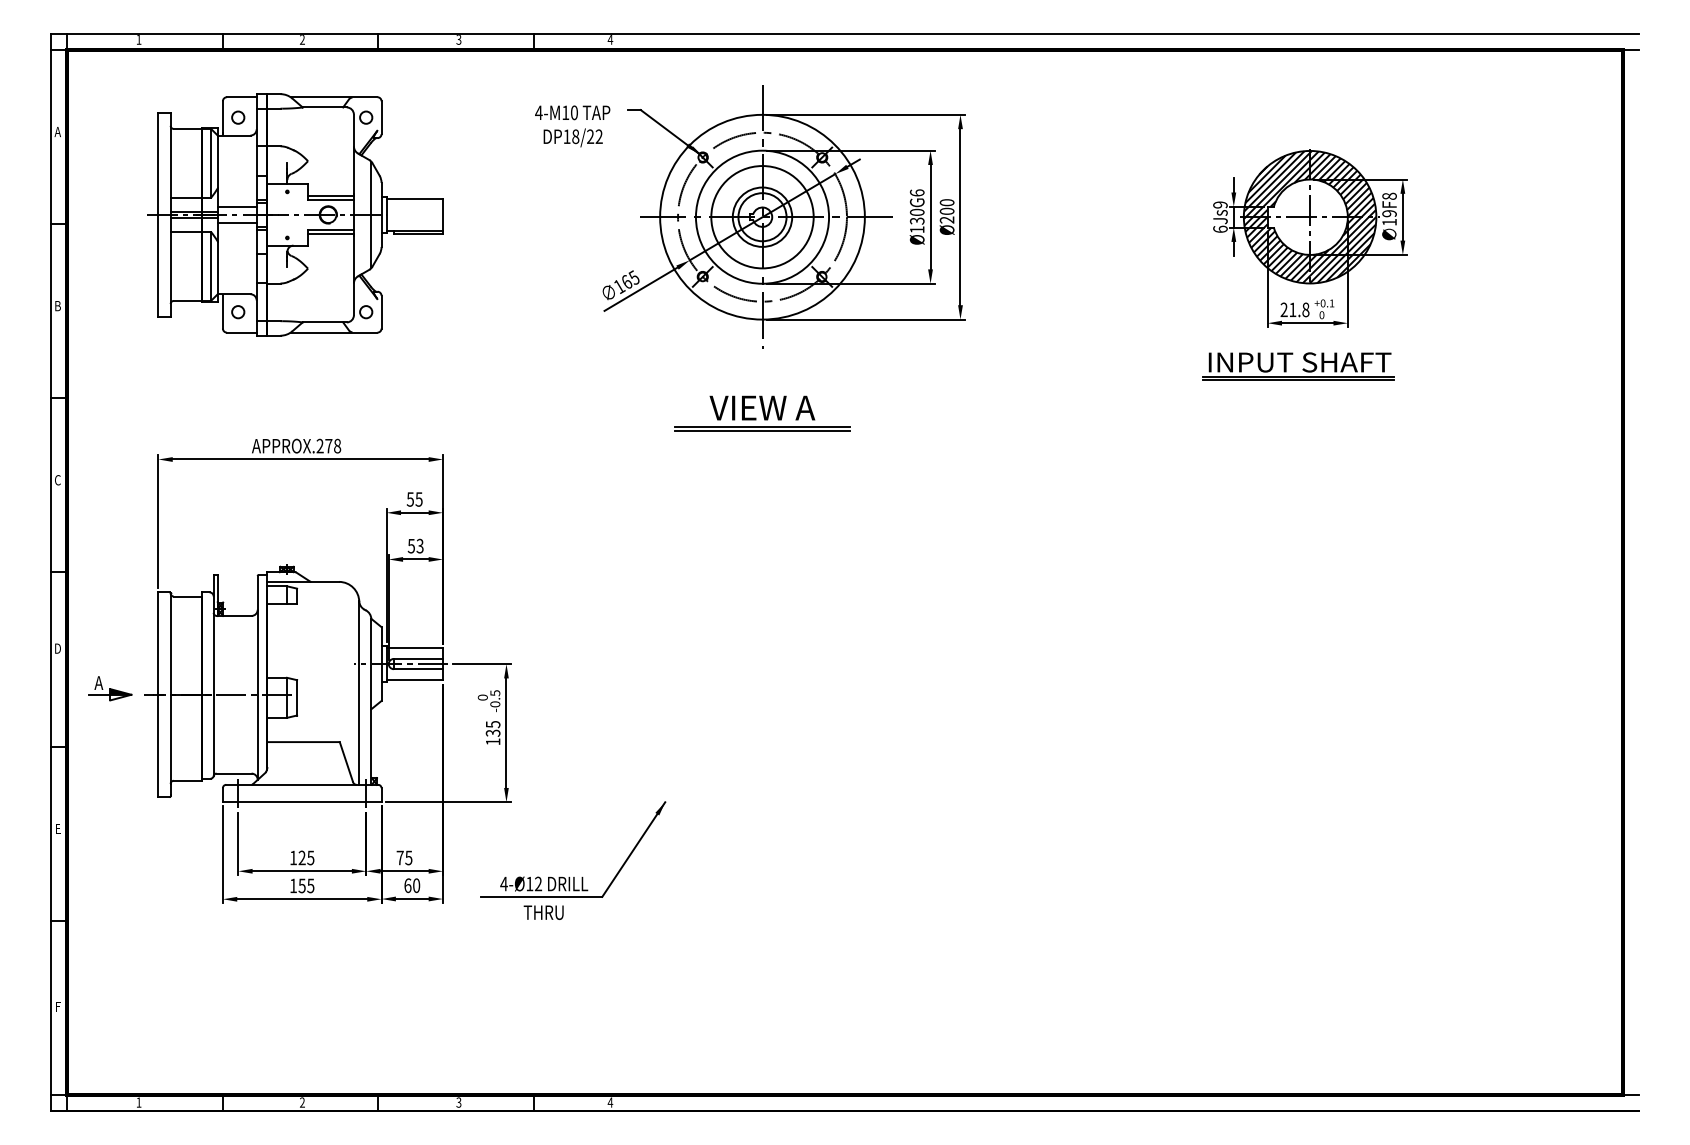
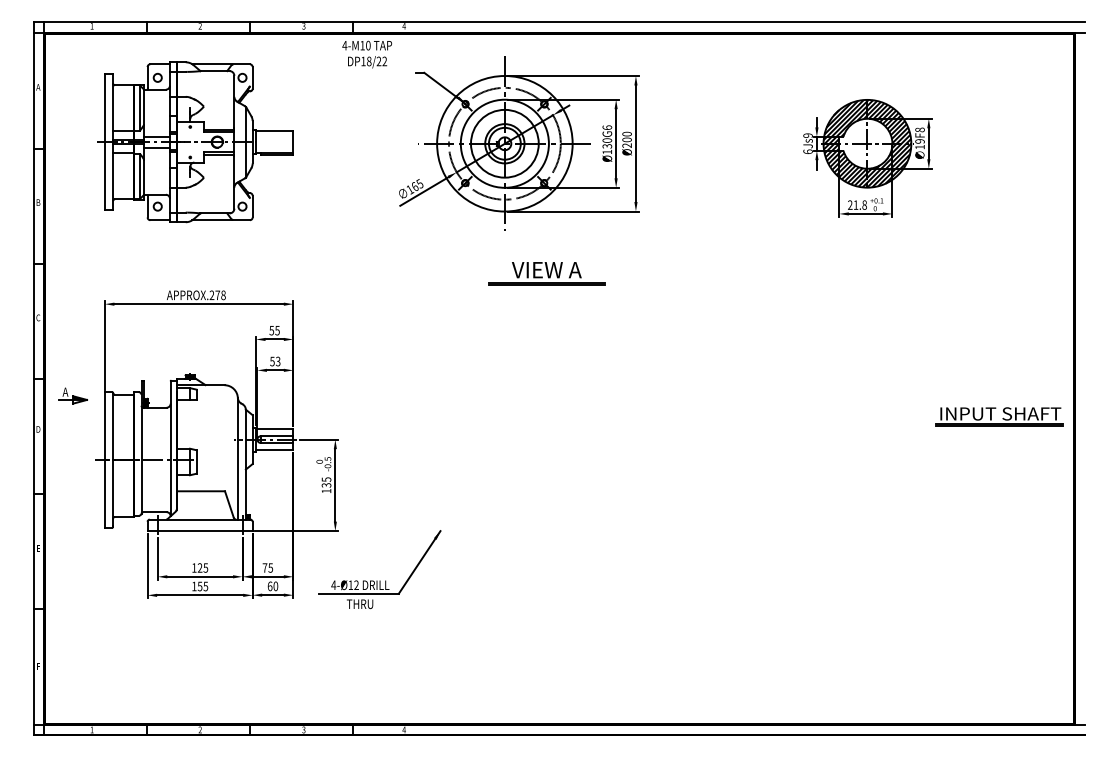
text: (573, 126) -> (367, 54), moved
part: (1298, 366) -> (999, 416), moved
part: (761, 413) -> (546, 273), moved
part: (109, 688) -> (72, 395), moved

